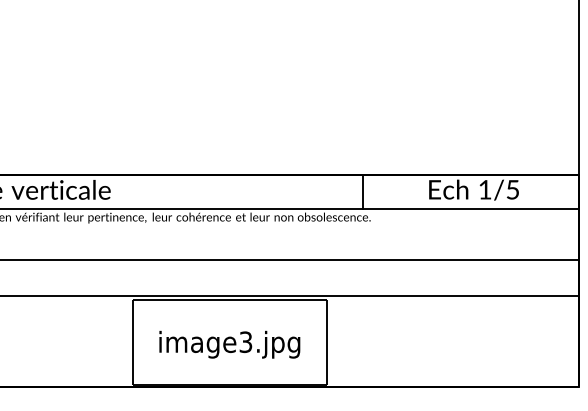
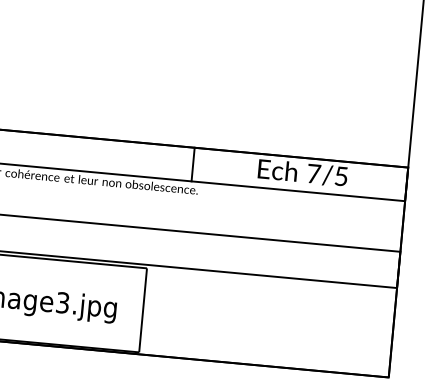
text: (484, 189) -> (313, 173), 1/5 -> 7/5

